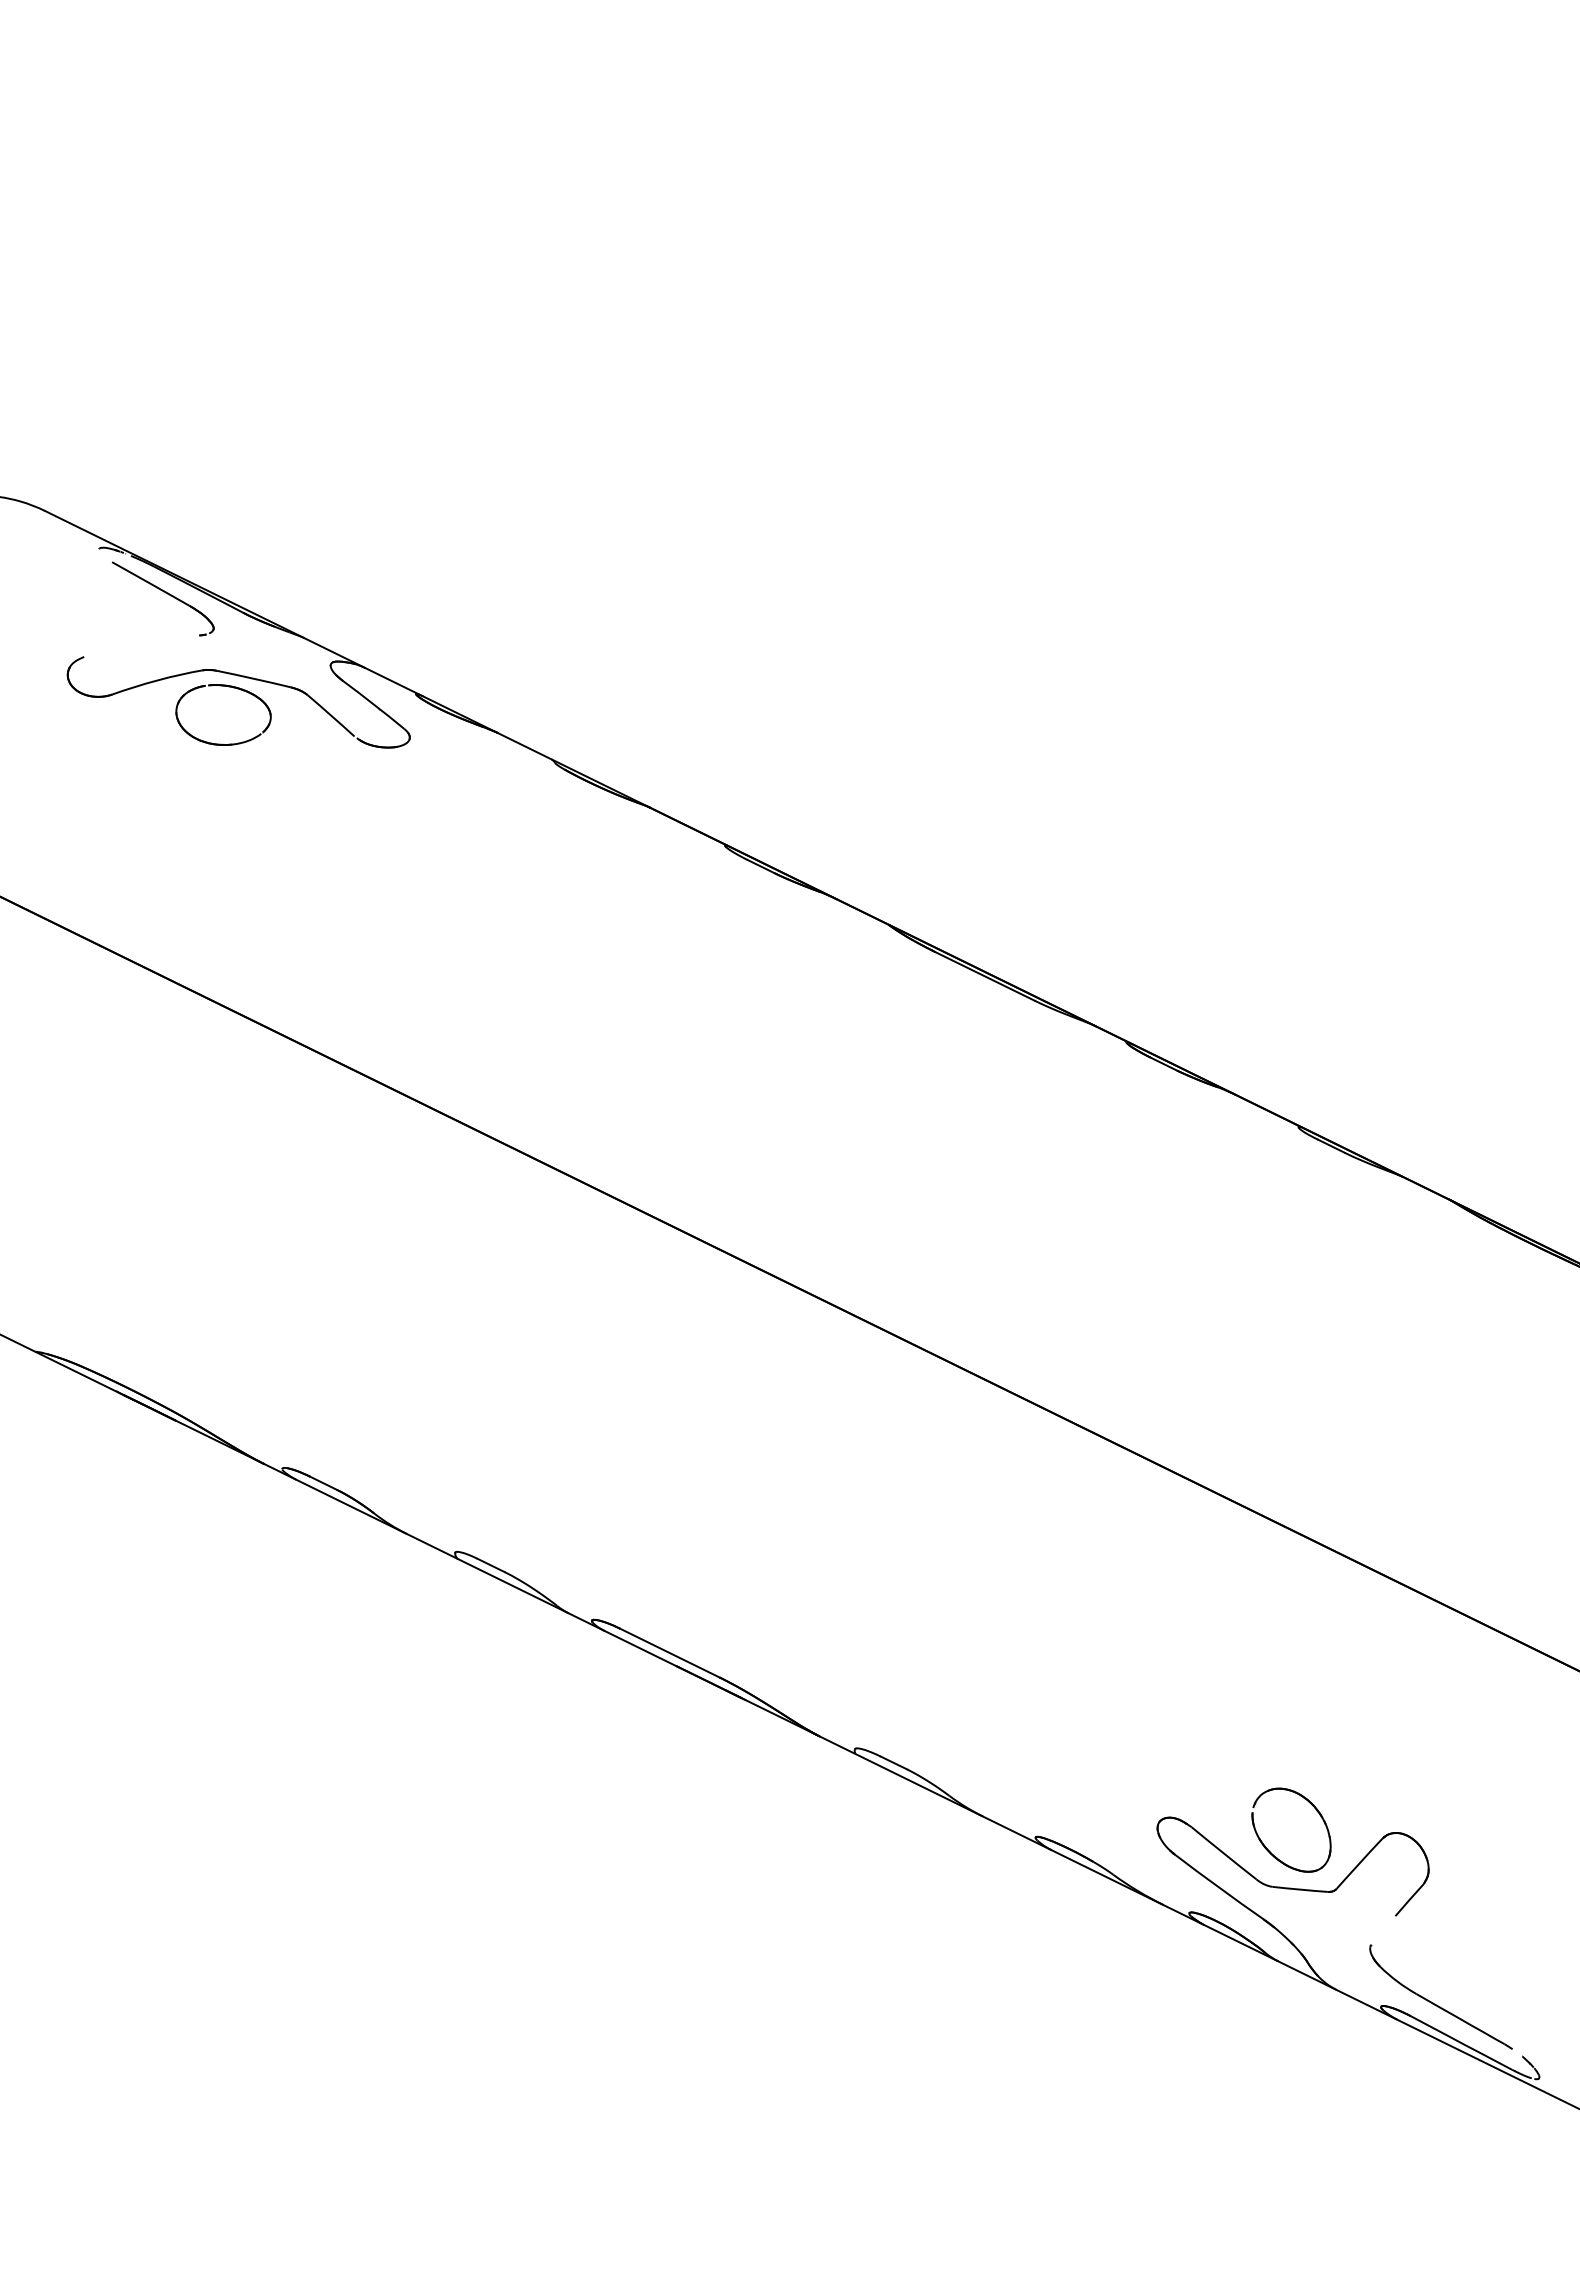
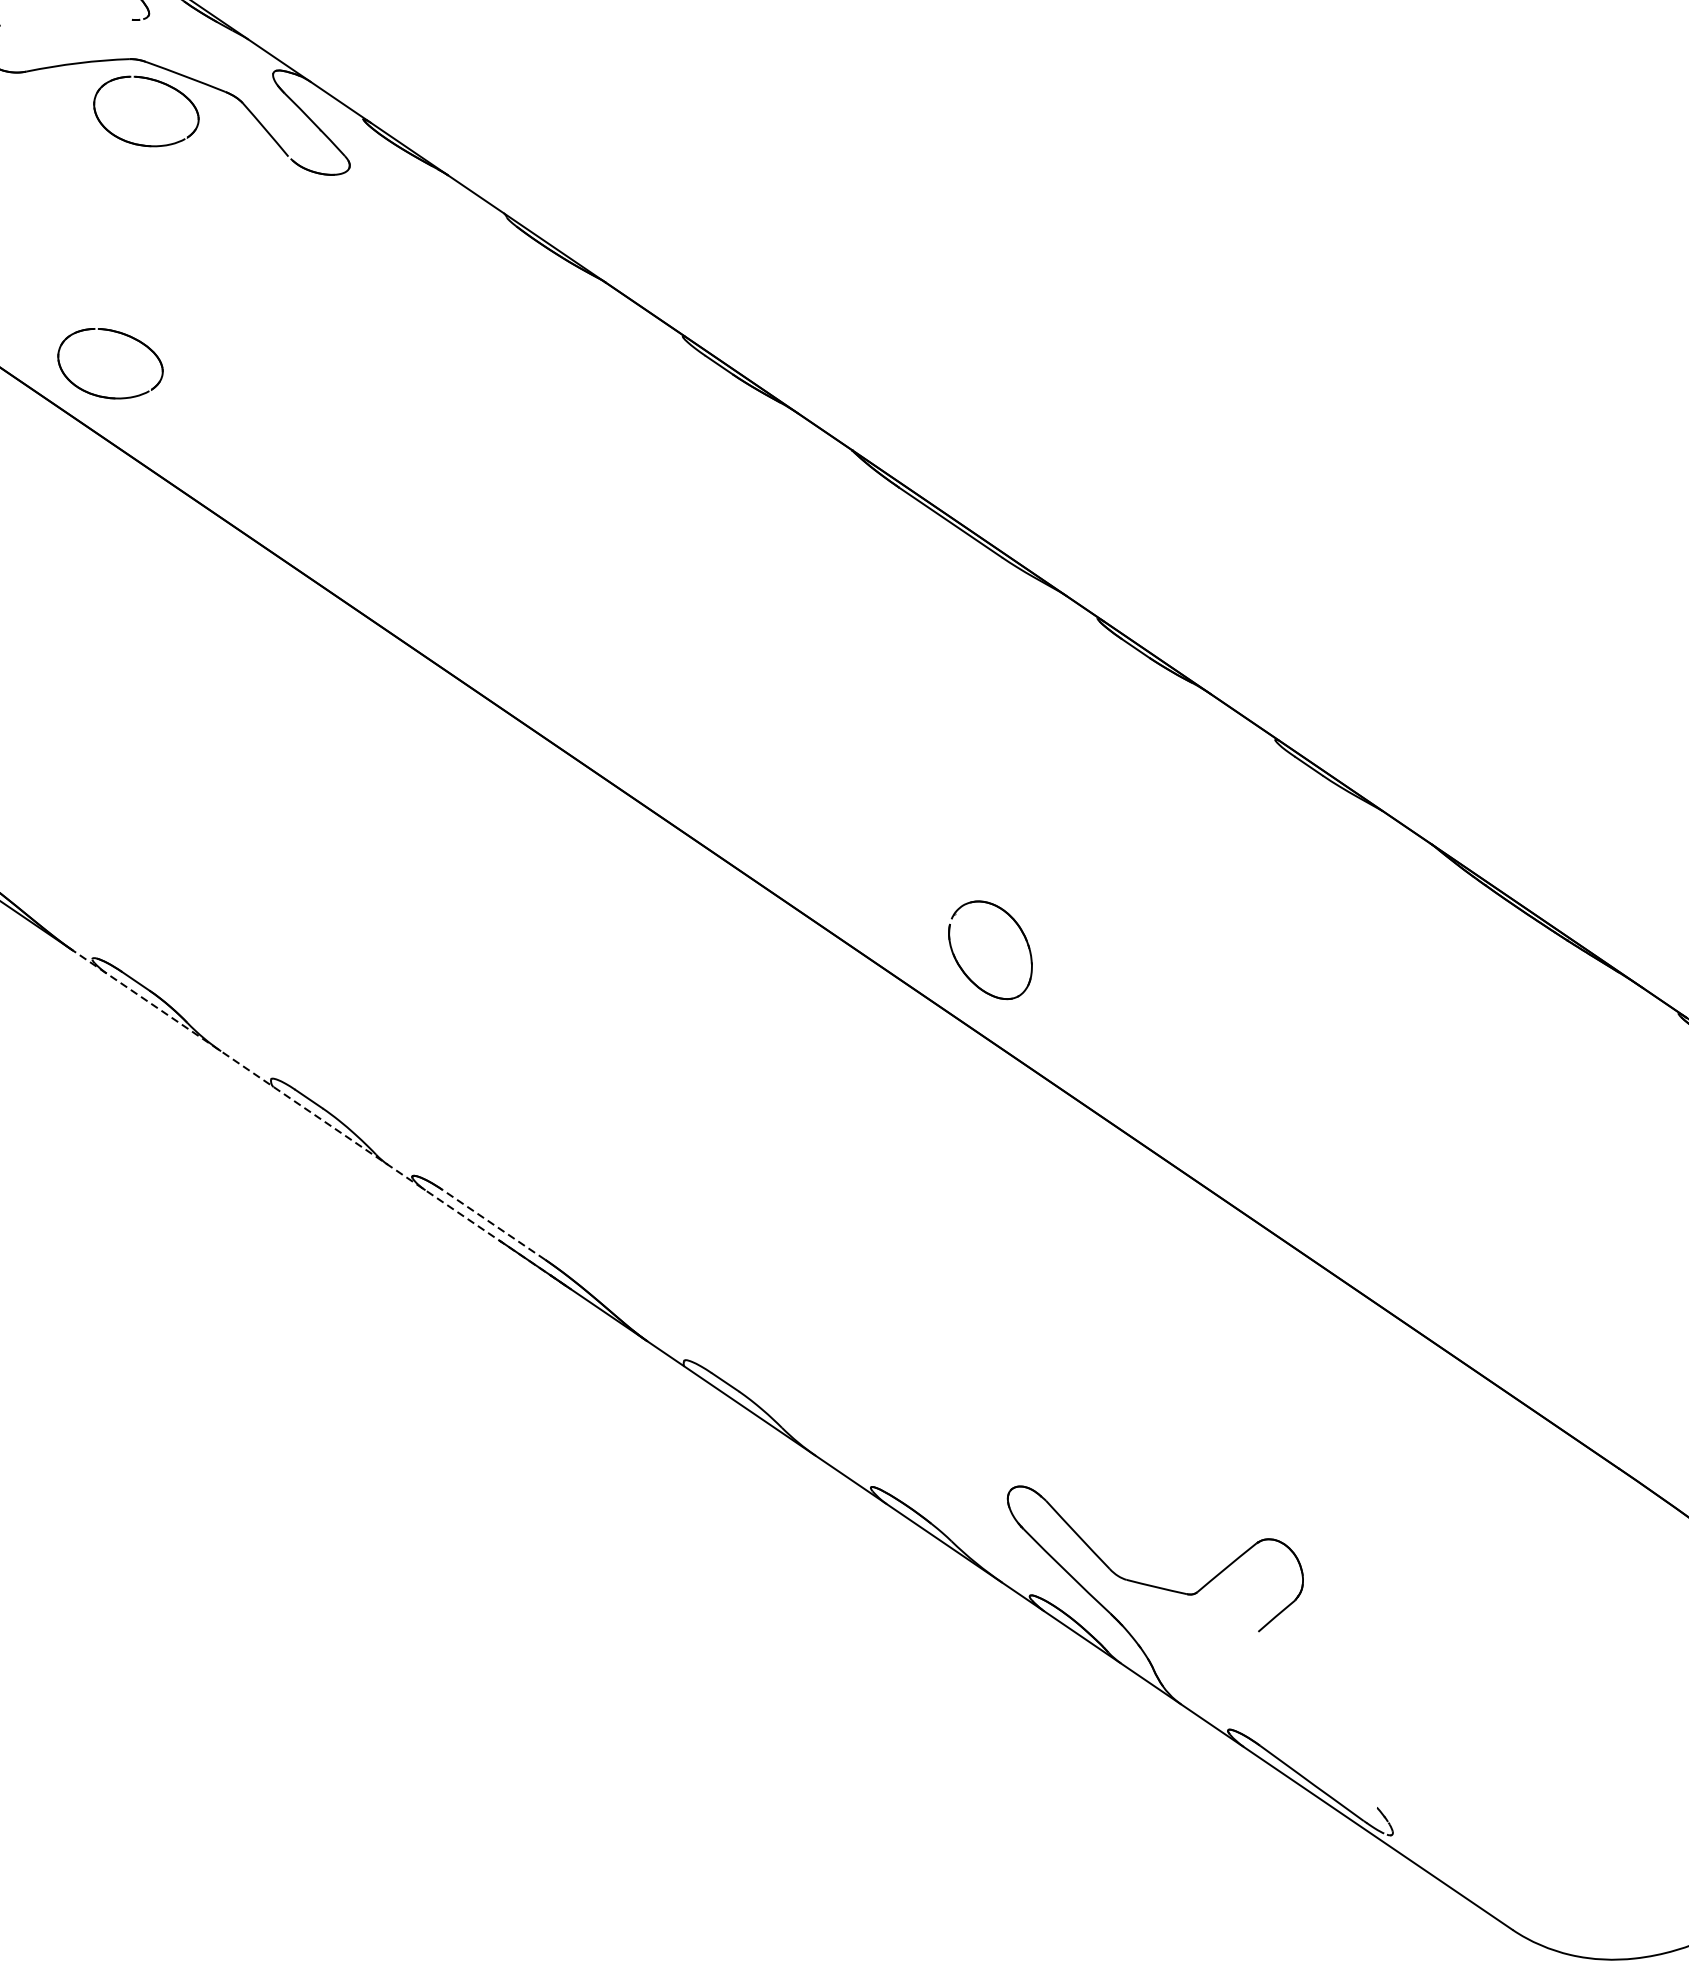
part: (228, 914) -> (120, 334), added
line: (502, 1580) -> (319, 1117), solid -> dashed
line: (669, 1652) -> (493, 1224), solid -> dashed
part: (1269, 1850) -> (962, 968), moved
part: (1435, 2003) -> (1289, 1735), removed

